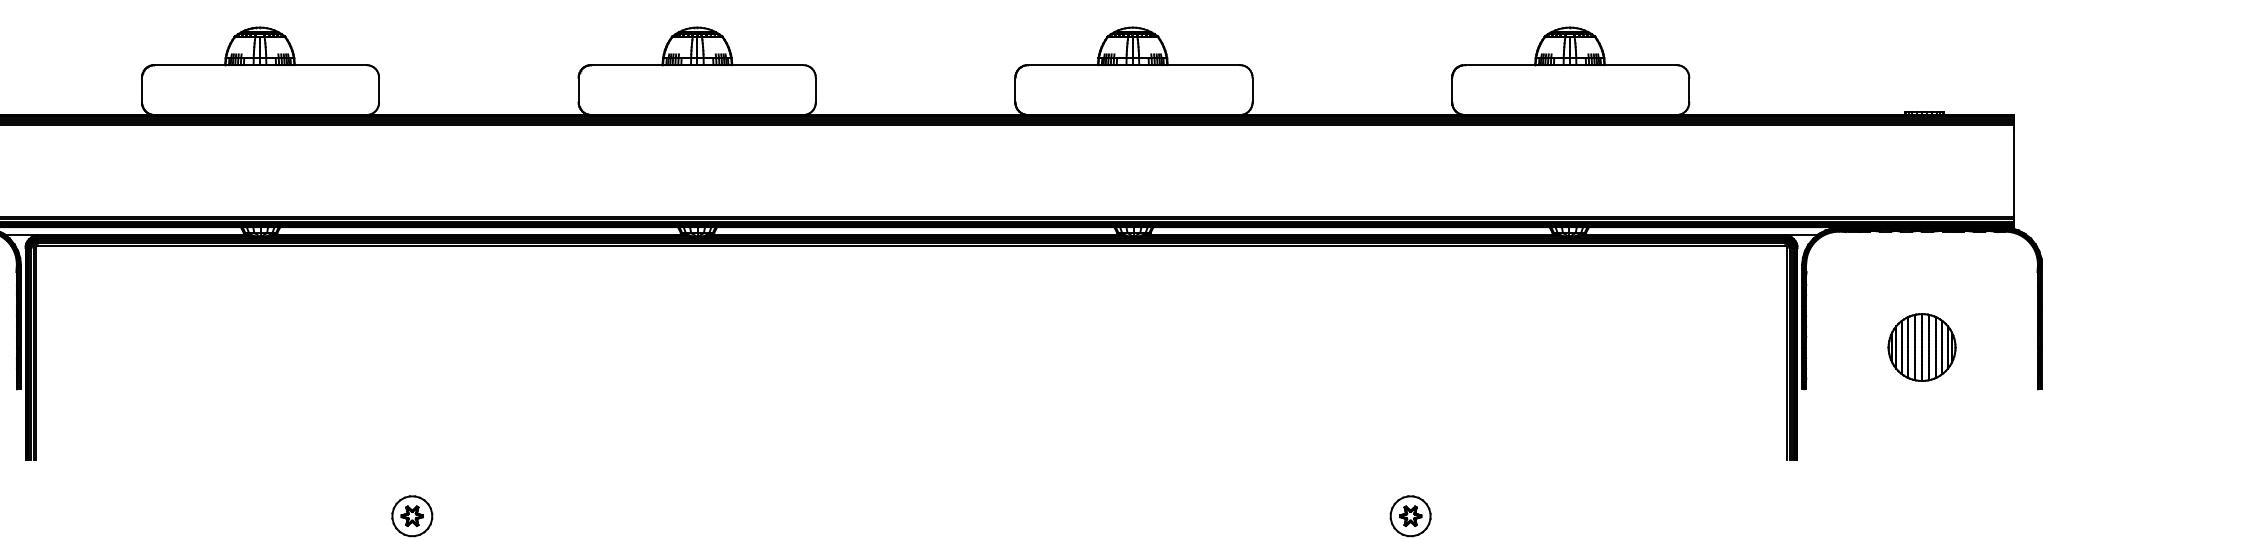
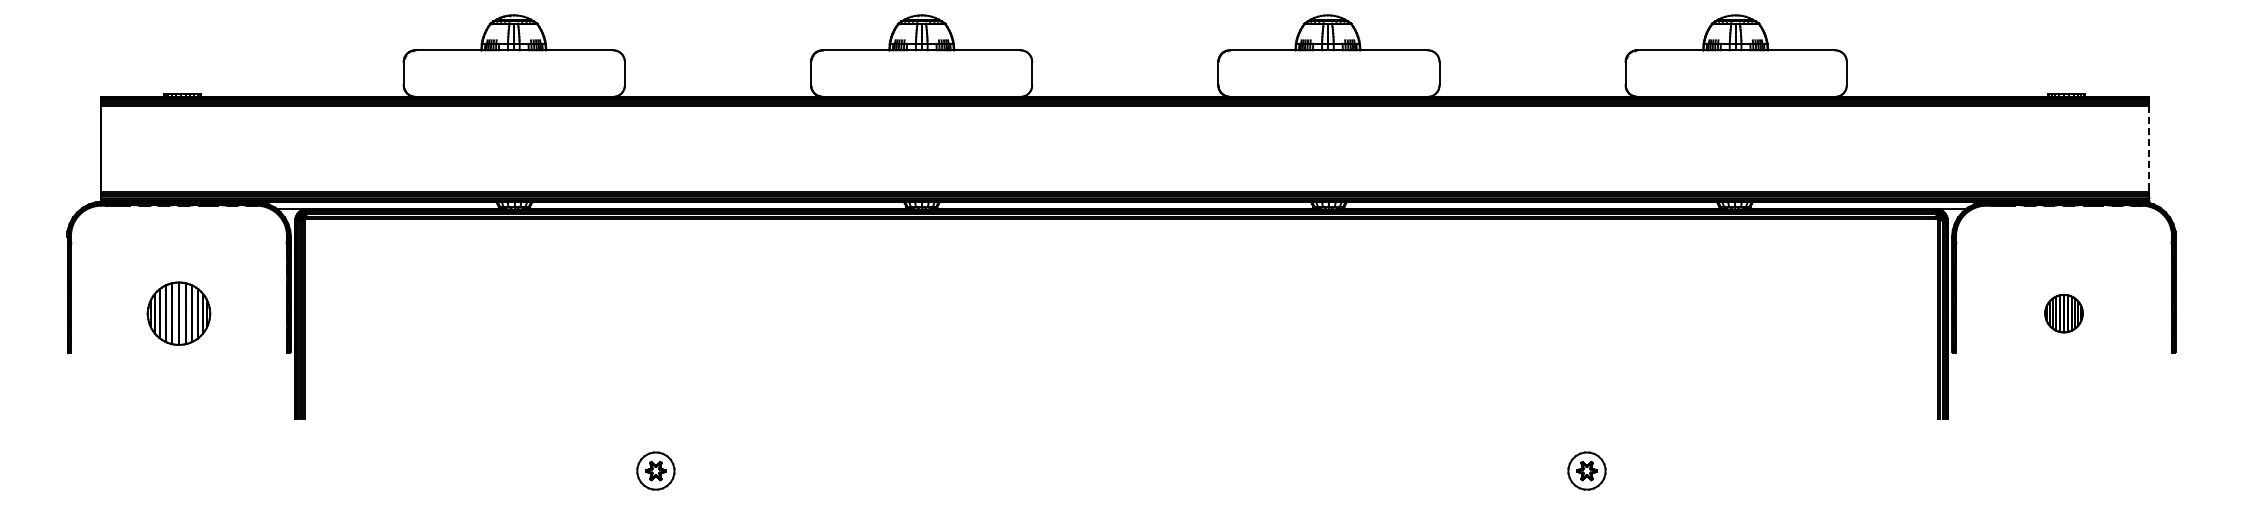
line: (2013, 171) -> (2149, 149), solid -> dashed
part: (1921, 347) -> (2063, 313), size x0.6

